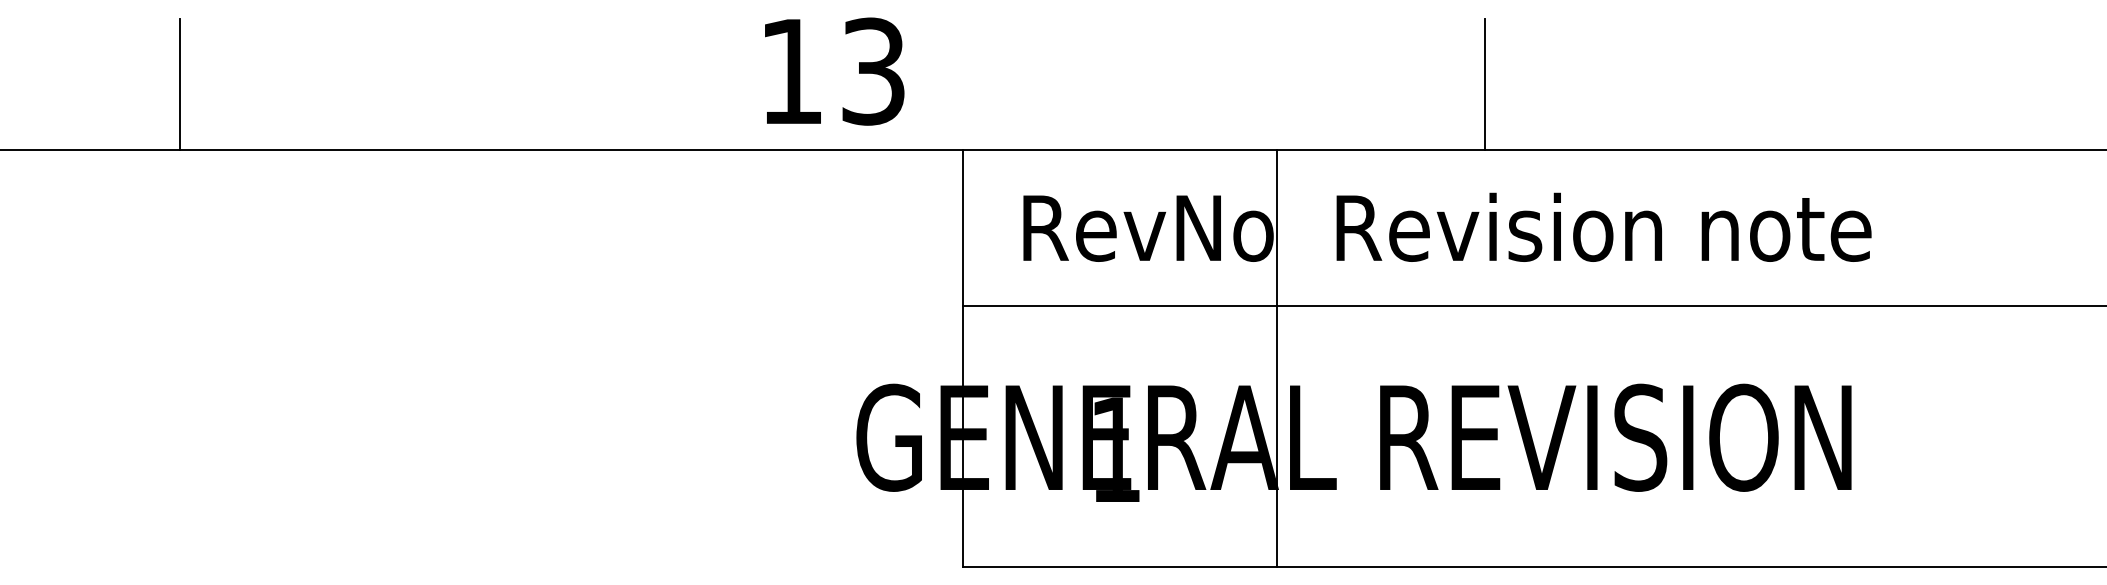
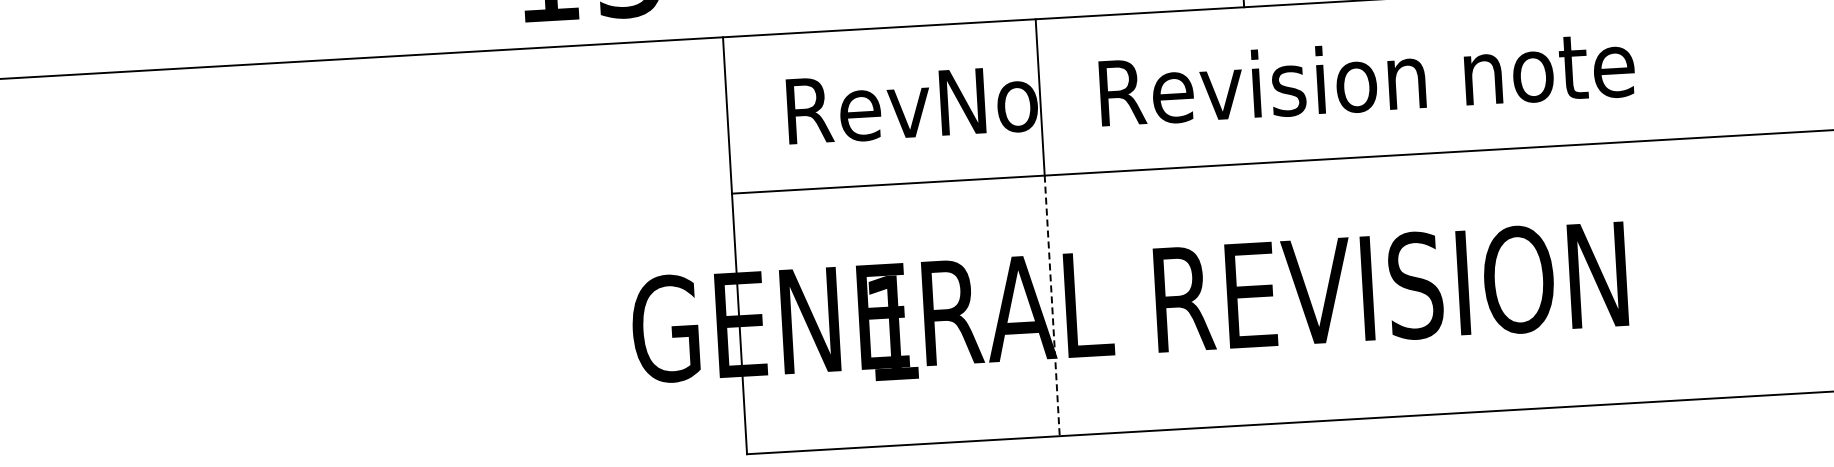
line: (1276, 437) -> (1052, 306), solid -> dashed

